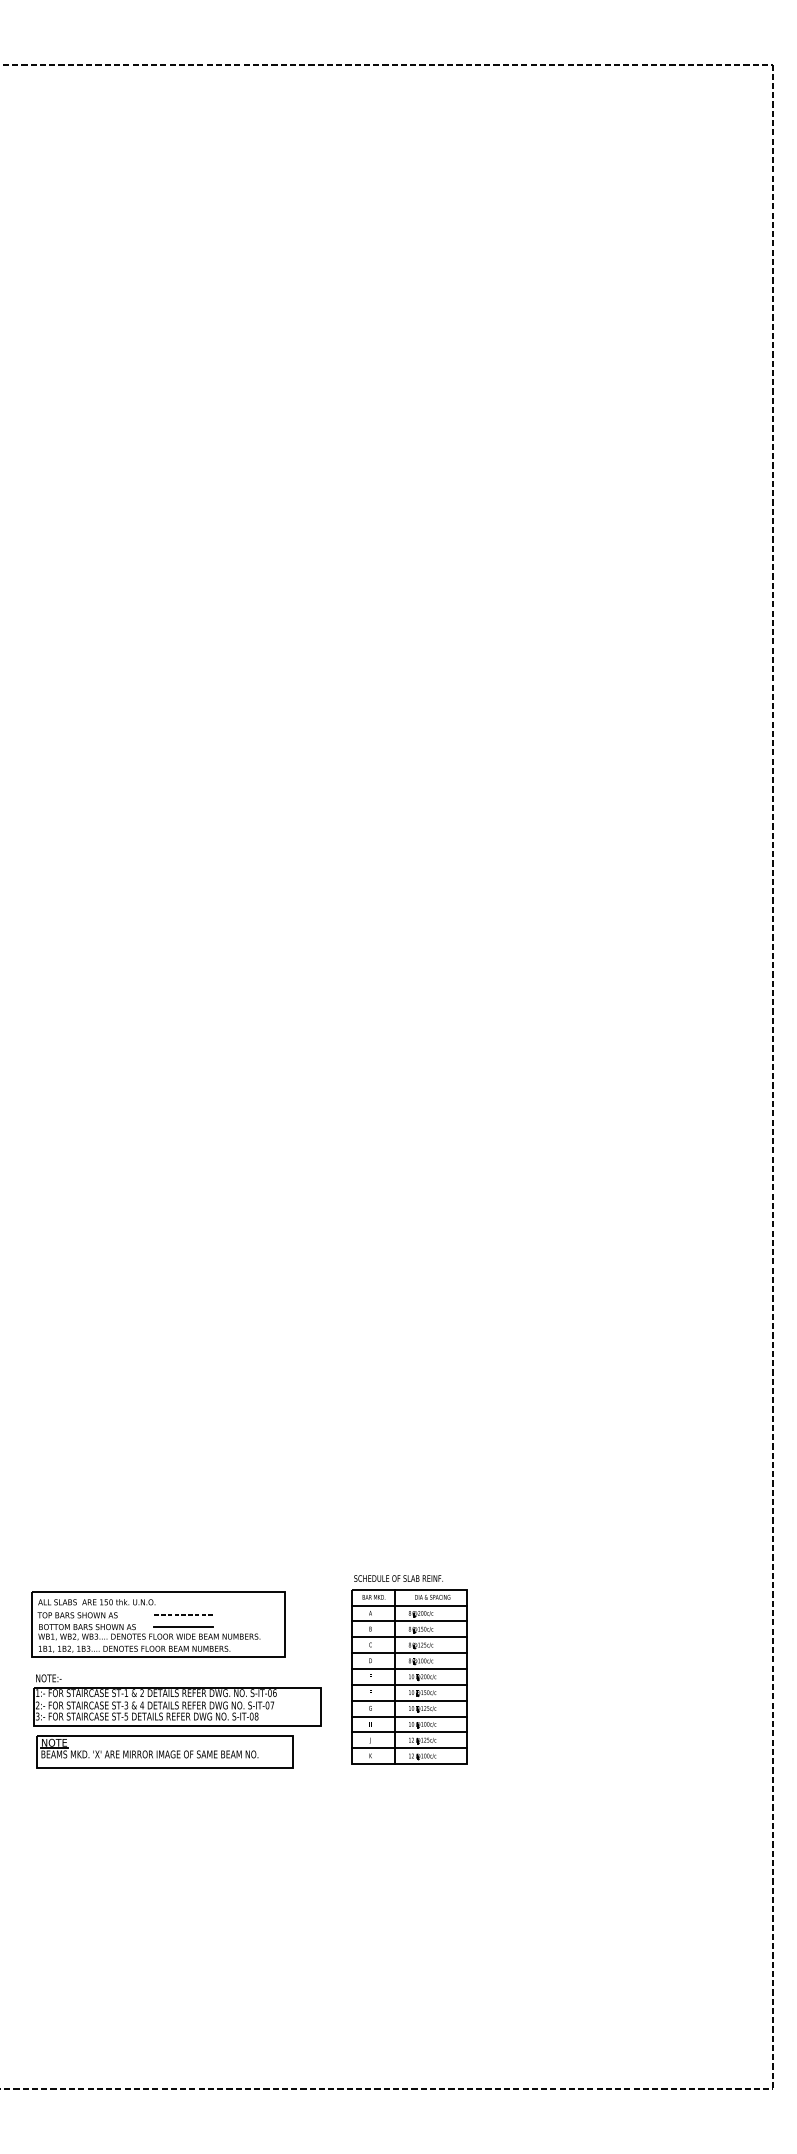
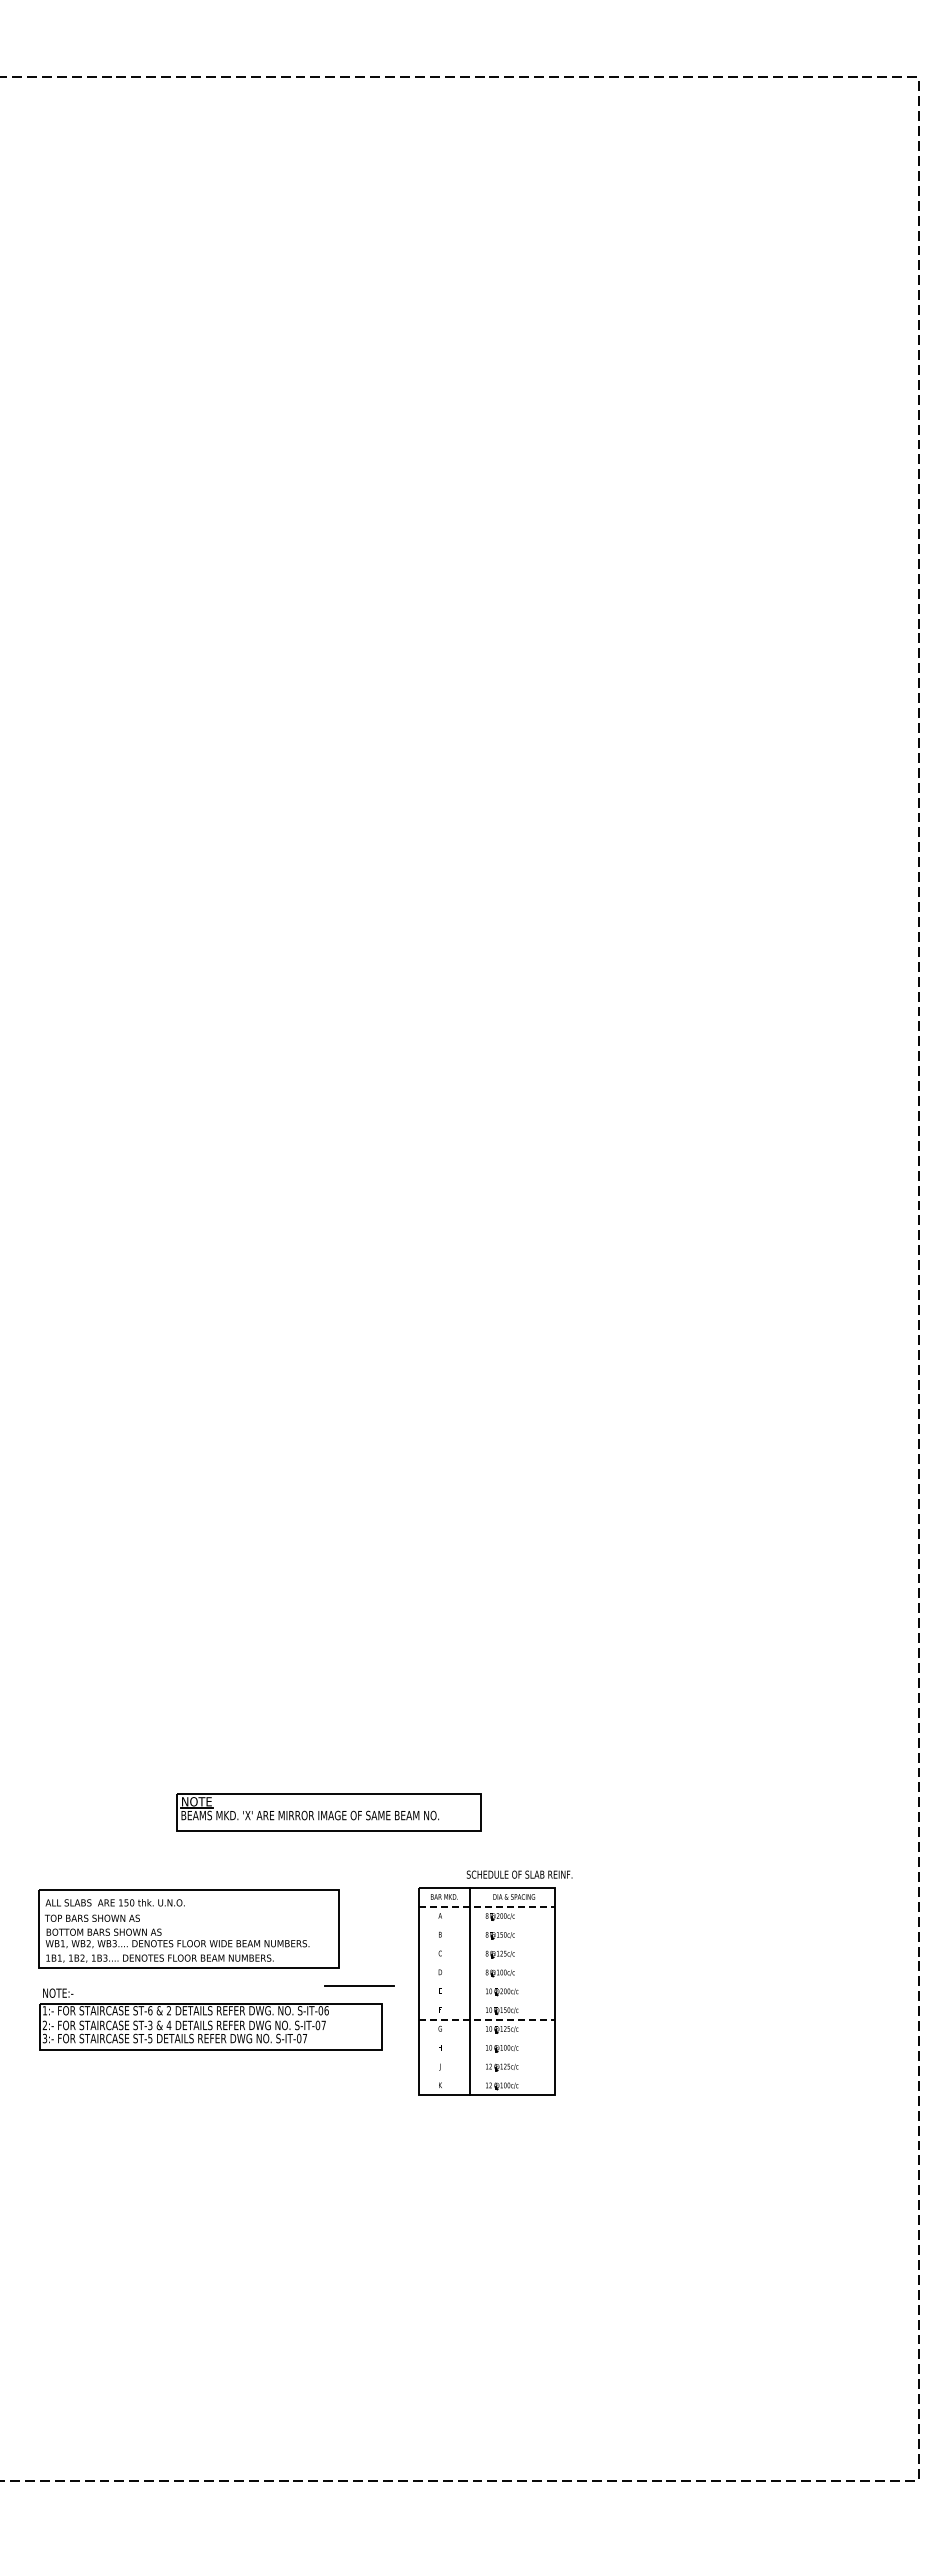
text: (398, 1578) -> (519, 1874), moved
line: (410, 1605) -> (487, 1906), solid -> dashed
line: (183, 1614) -> (218, 1917), removed
line: (409, 1621) -> (486, 1925), removed
line: (183, 1626) -> (359, 1985), moved
line: (409, 1637) -> (486, 1944), removed
line: (409, 1653) -> (486, 1963), removed
line: (409, 1669) -> (486, 1982), removed
line: (409, 1684) -> (486, 2000), removed
text: (126, 1692) -> (150, 2010), ST-1 -> ST-6
line: (410, 1700) -> (487, 2019), solid -> dashed
text: (256, 1716) -> (304, 2038), S-IT-08 -> S-IT-07
line: (409, 1716) -> (486, 2038), removed
line: (409, 1732) -> (486, 2057), removed
line: (409, 1748) -> (486, 2076), removed
part: (165, 1751) -> (328, 1812), moved

